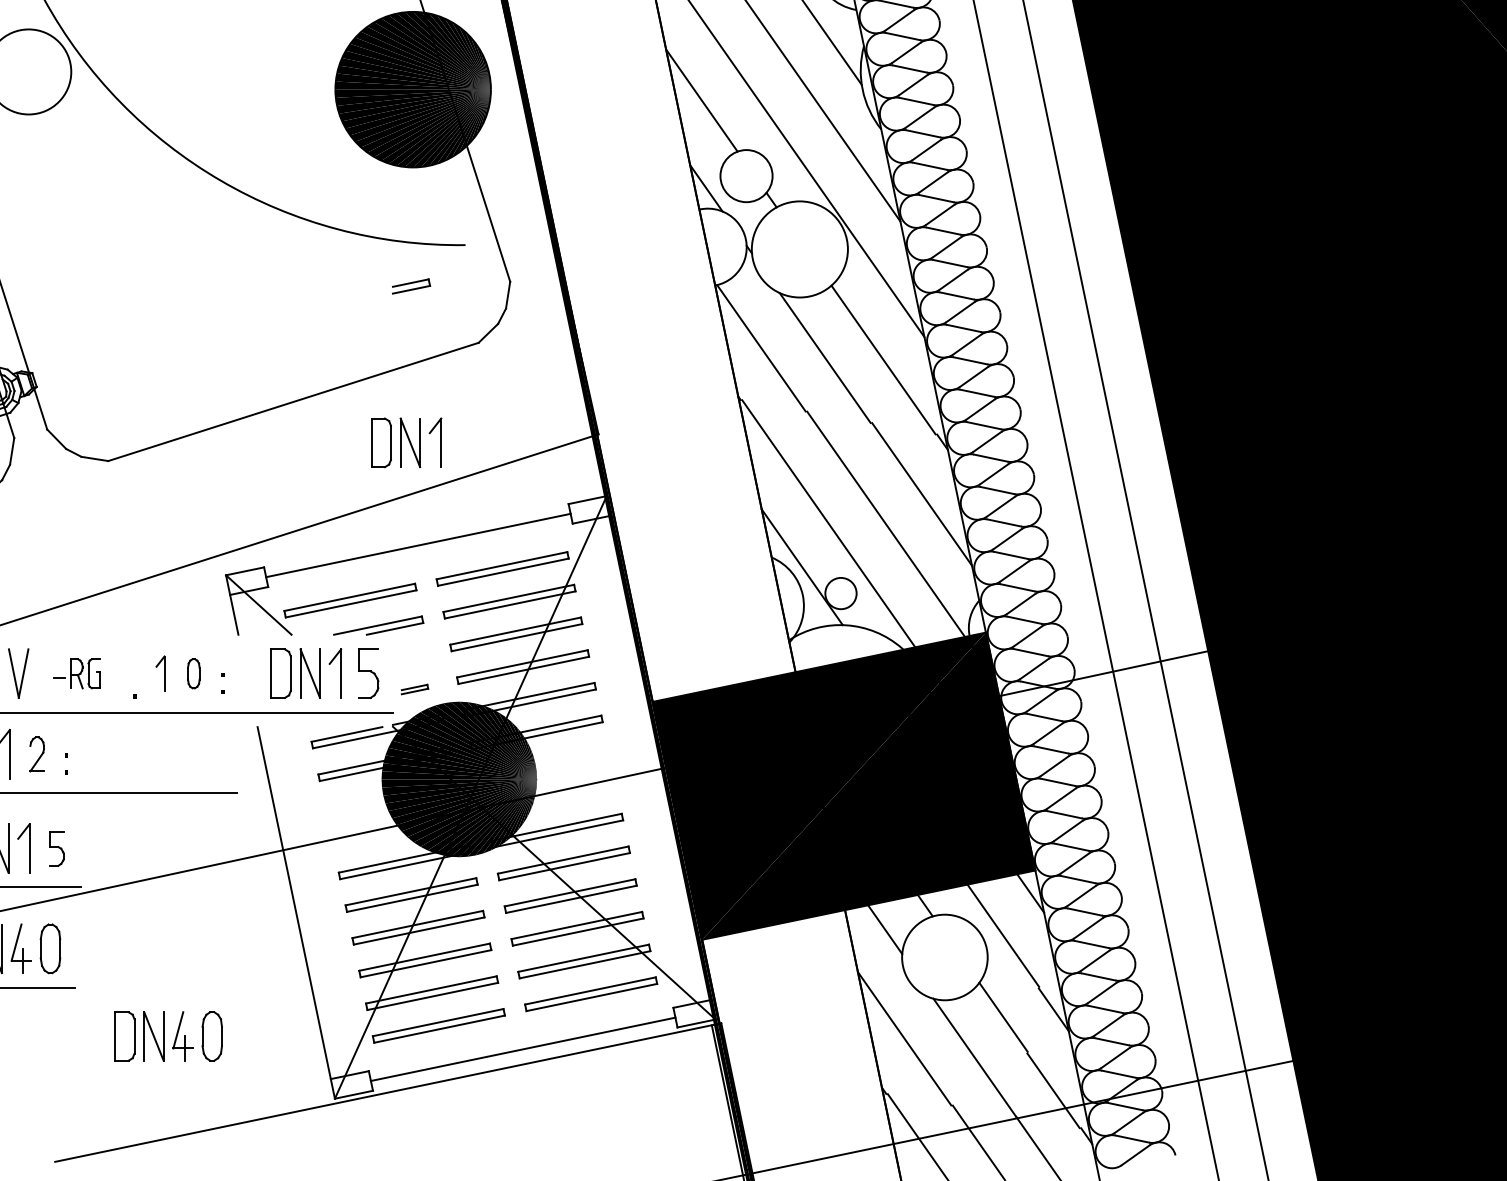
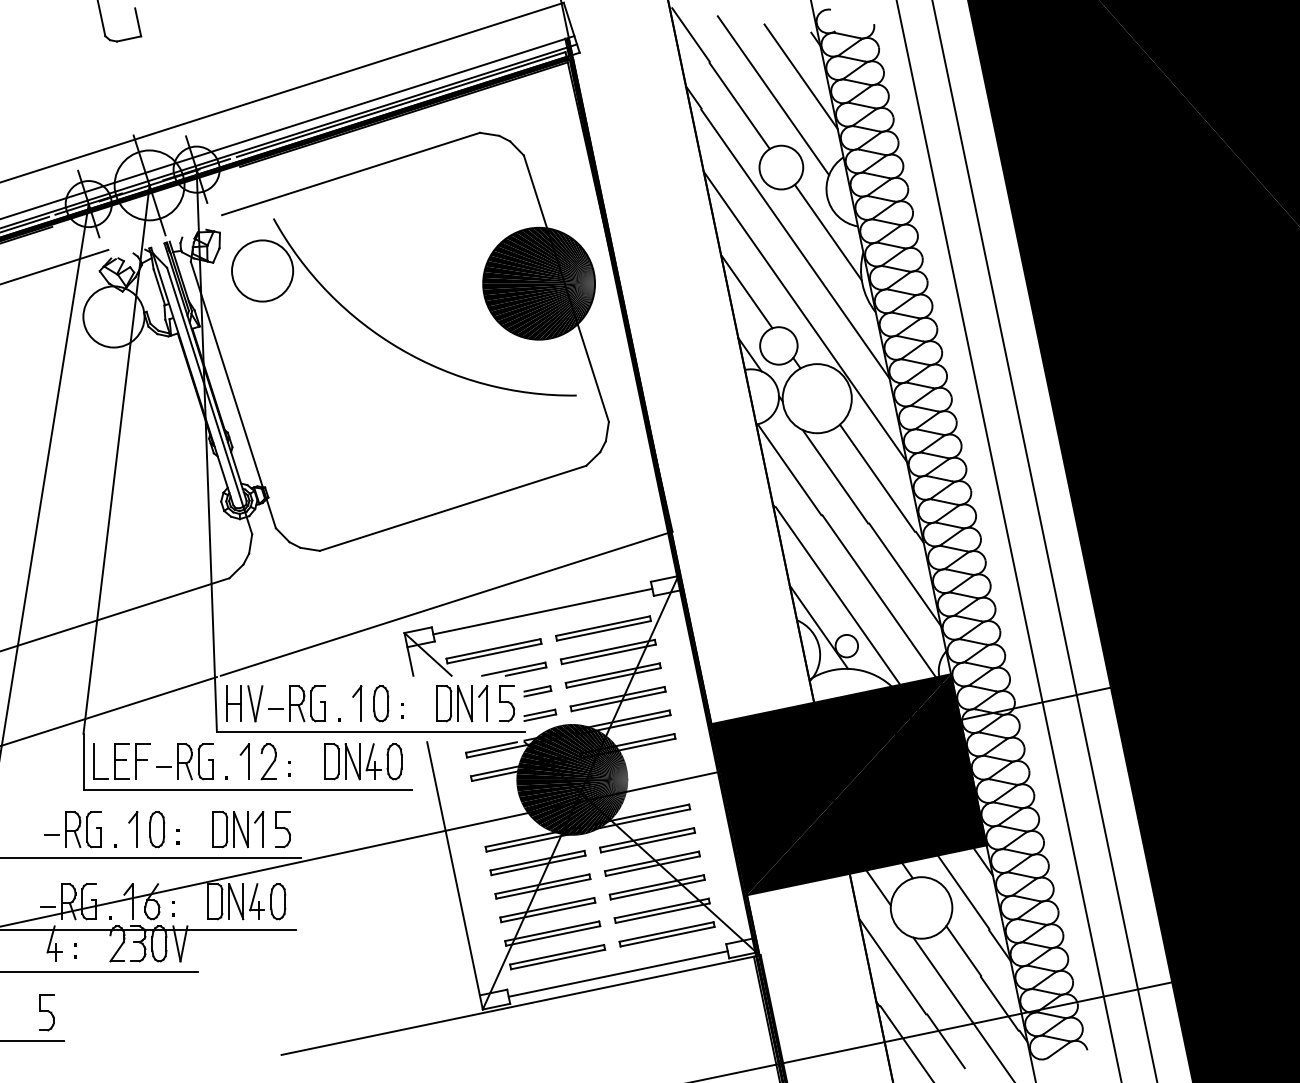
part: (410, 286) -> (537, 691), moved
part: (406, 442) -> (534, 537), removed
part: (75, 673) -> (296, 703), size x1.67
part: (160, 673) -> (357, 703), size x1.43
part: (194, 673) -> (381, 703), size x1.67
part: (415, 688) -> (540, 714), size x1.67
part: (36, 753) -> (268, 761), size x1.43
part: (56, 848) -> (282, 829), size x1.43
part: (169, 1036) -> (363, 761), moved

